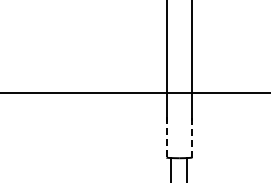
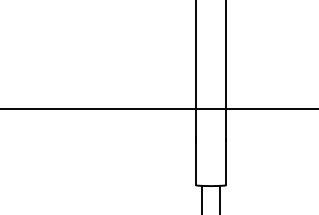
line: (166, 137) -> (196, 161), dashed -> solid
line: (191, 137) -> (225, 161), dashed -> solid

